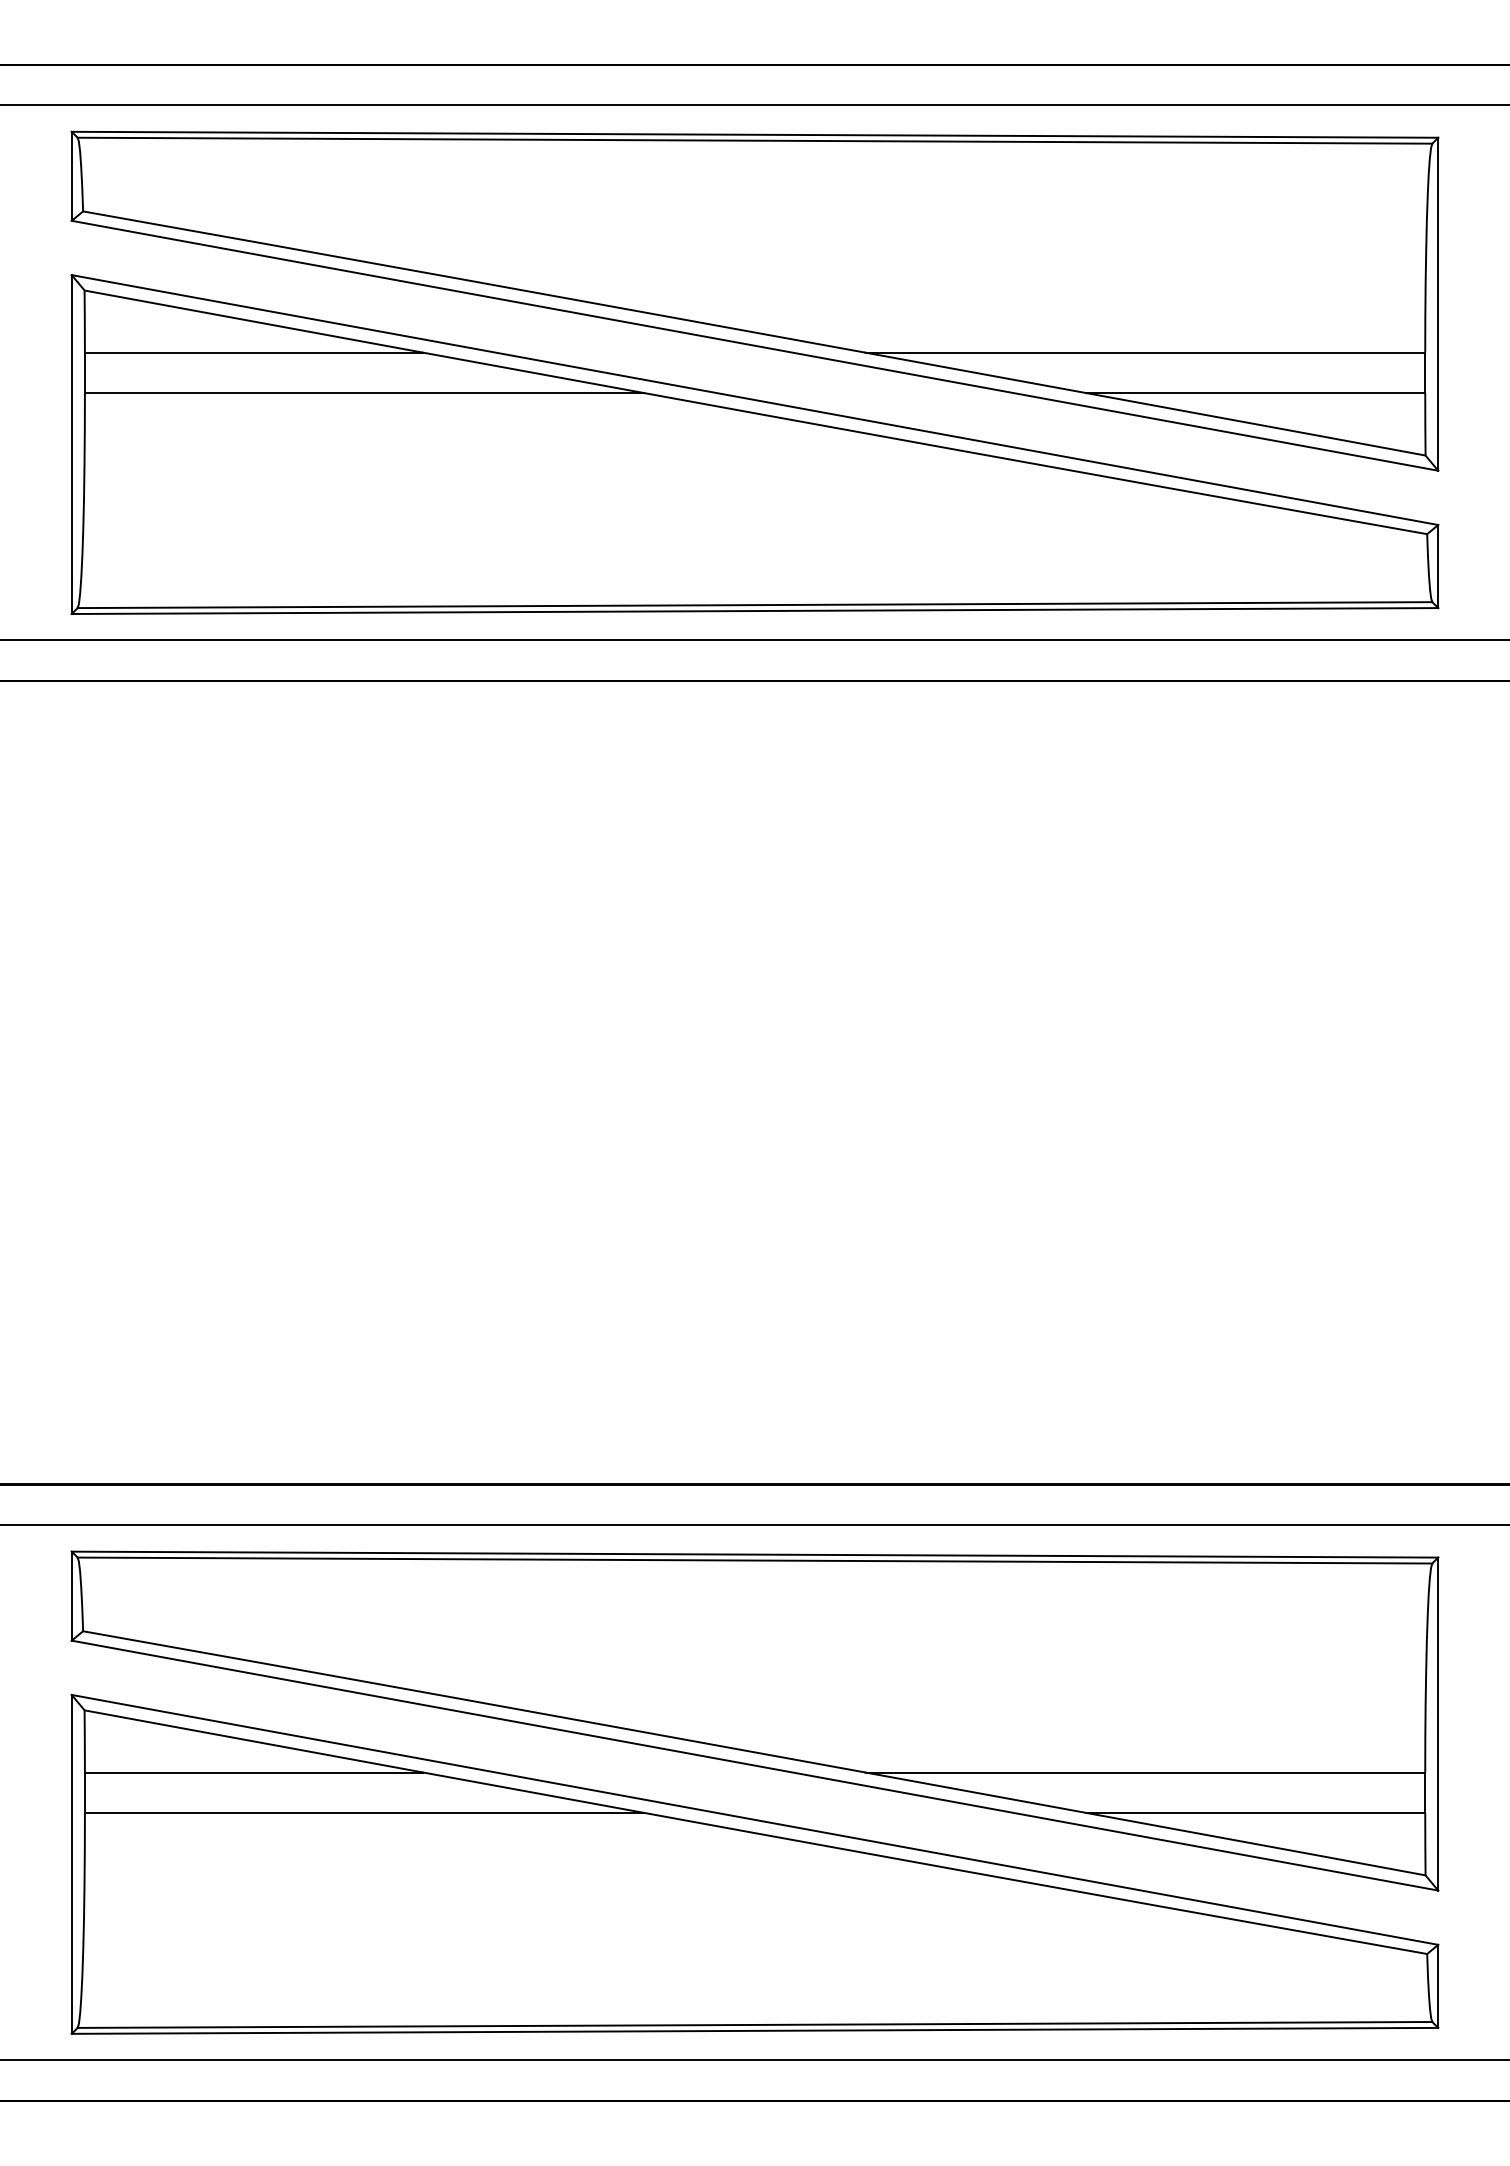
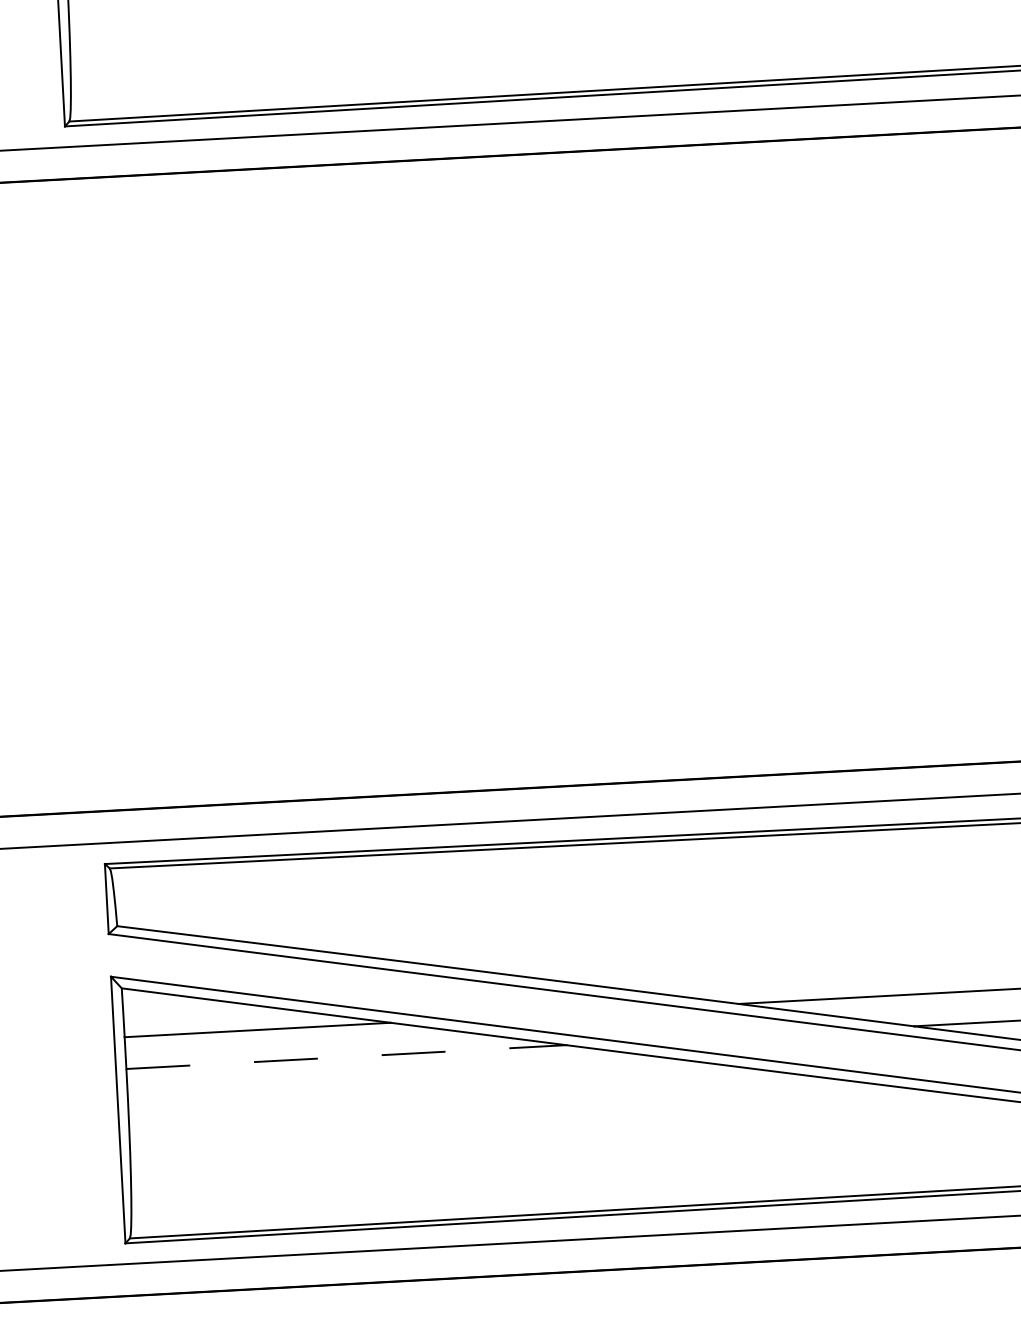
line: (364, 1812) -> (346, 1056), solid -> dashed

